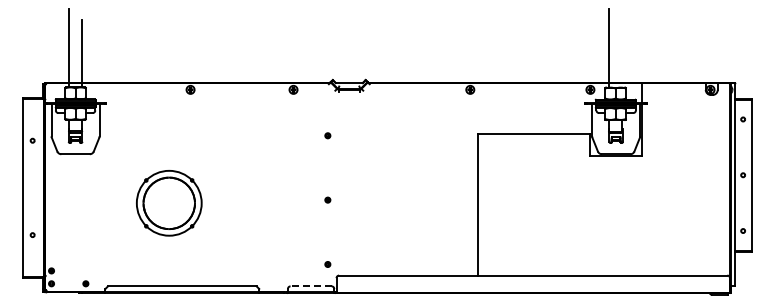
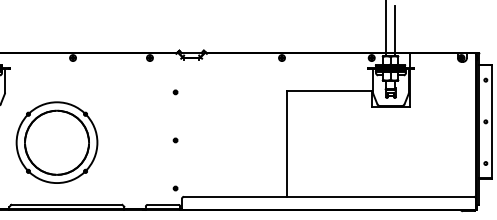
line: (622, 53) -> (395, 30), added
part: (169, 203) -> (57, 142), size x1.67
line: (311, 286) -> (163, 204), dashed -> solid

